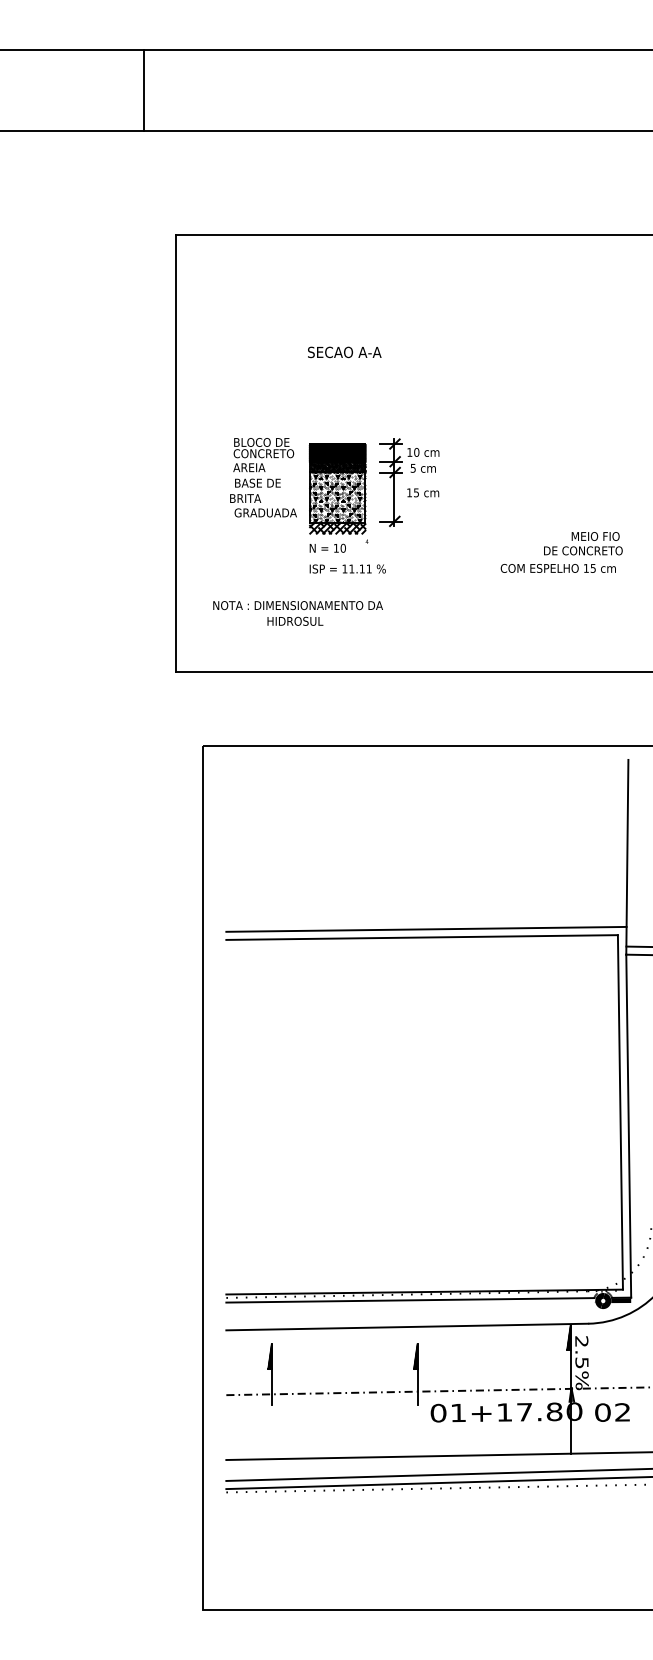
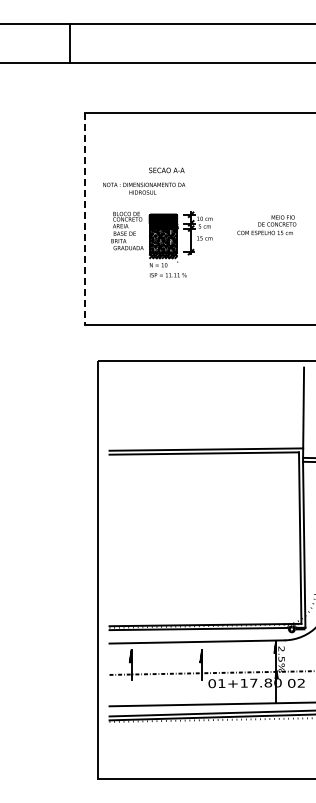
line: (176, 453) -> (85, 219), solid -> dashed
text: (561, 553) -> (266, 225), moved
text: (298, 612) -> (144, 188), moved

